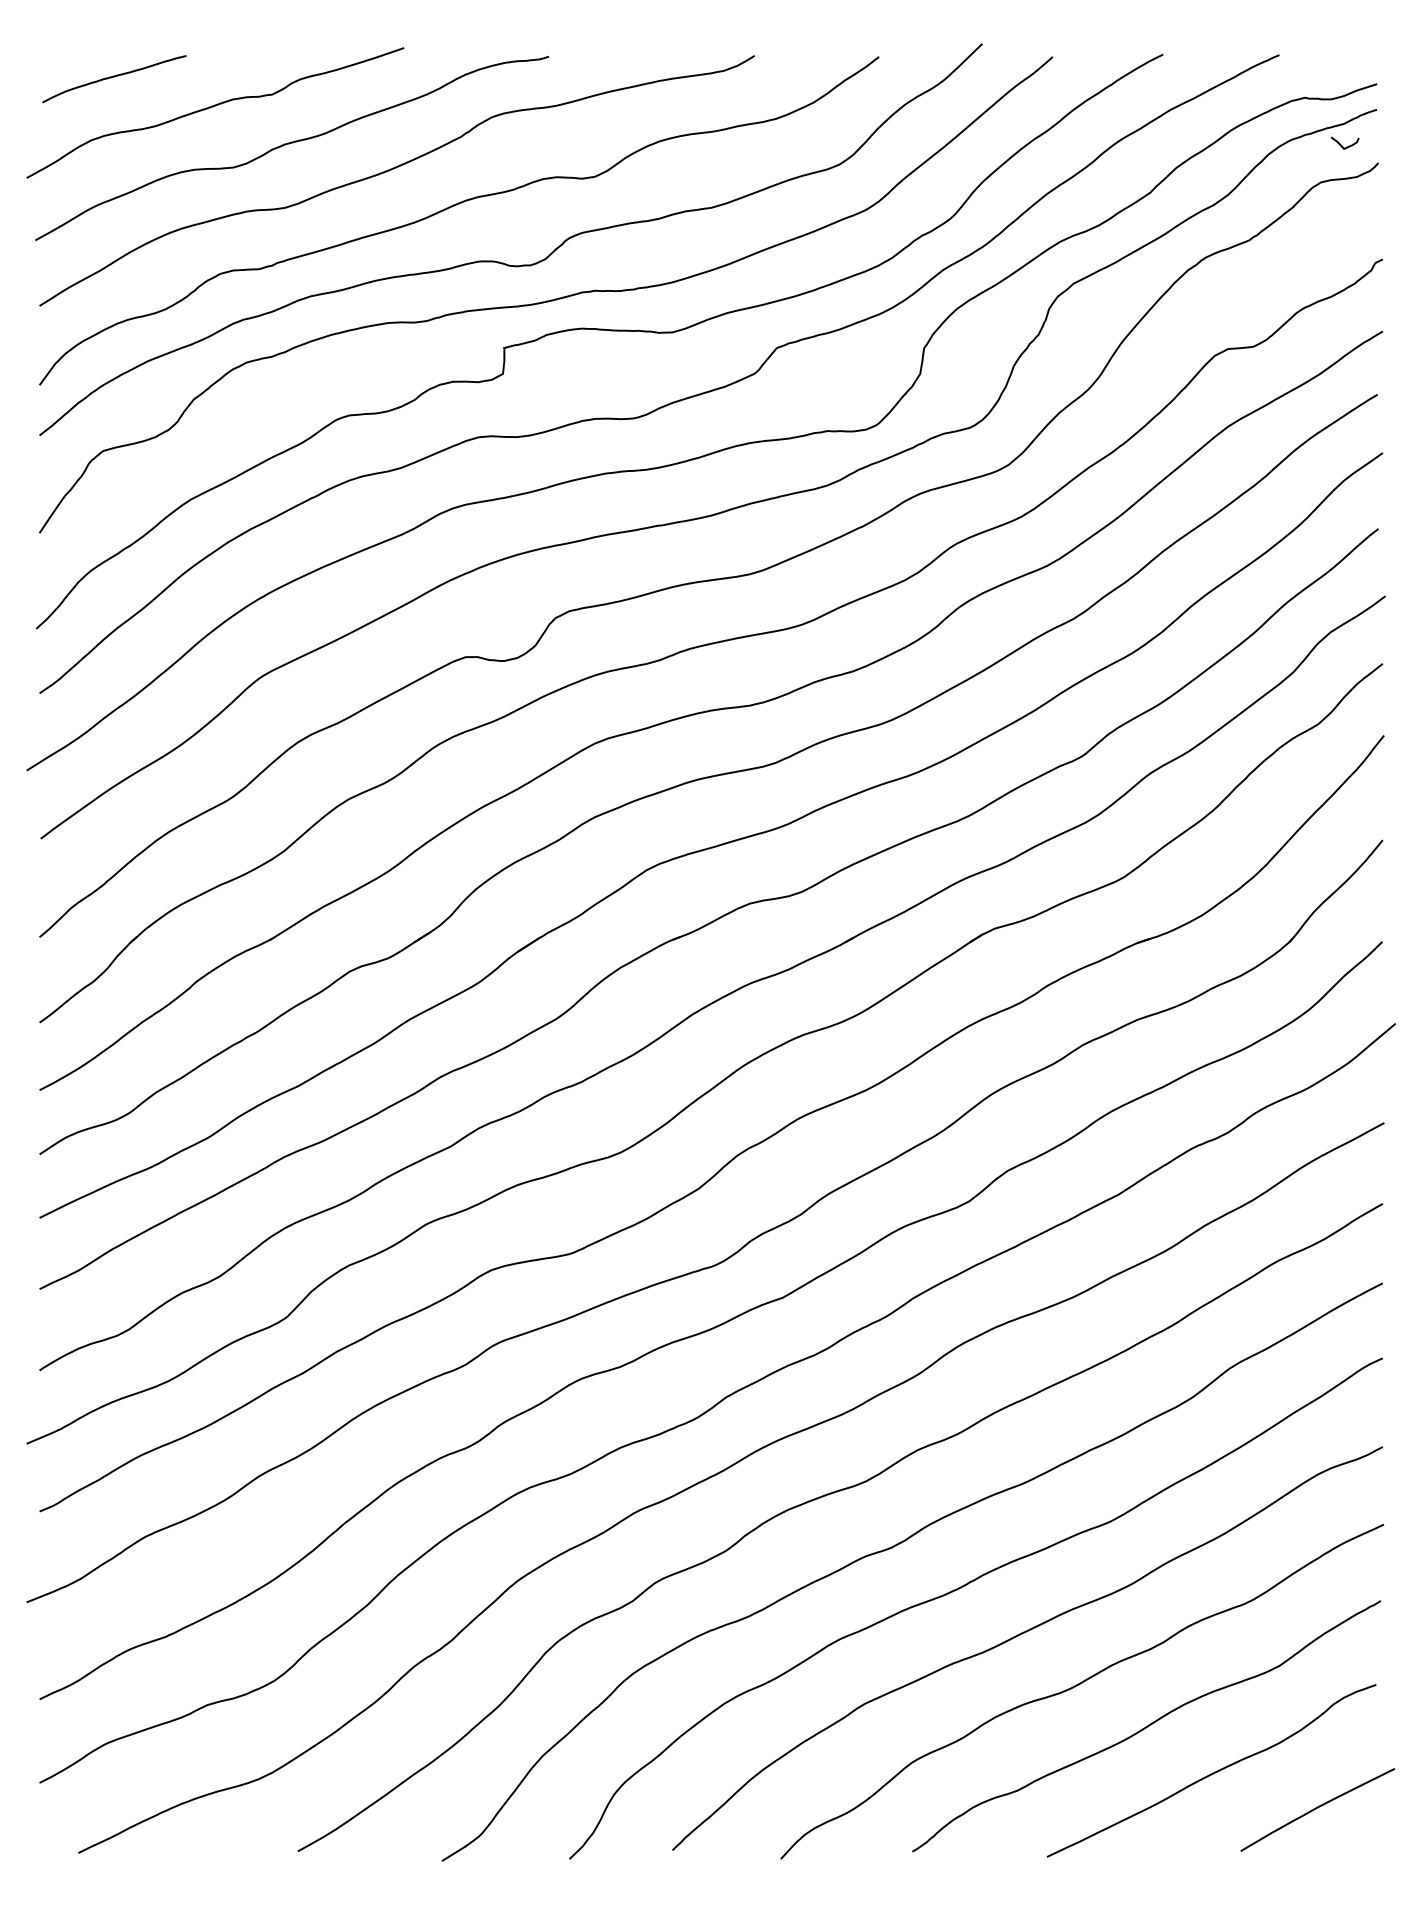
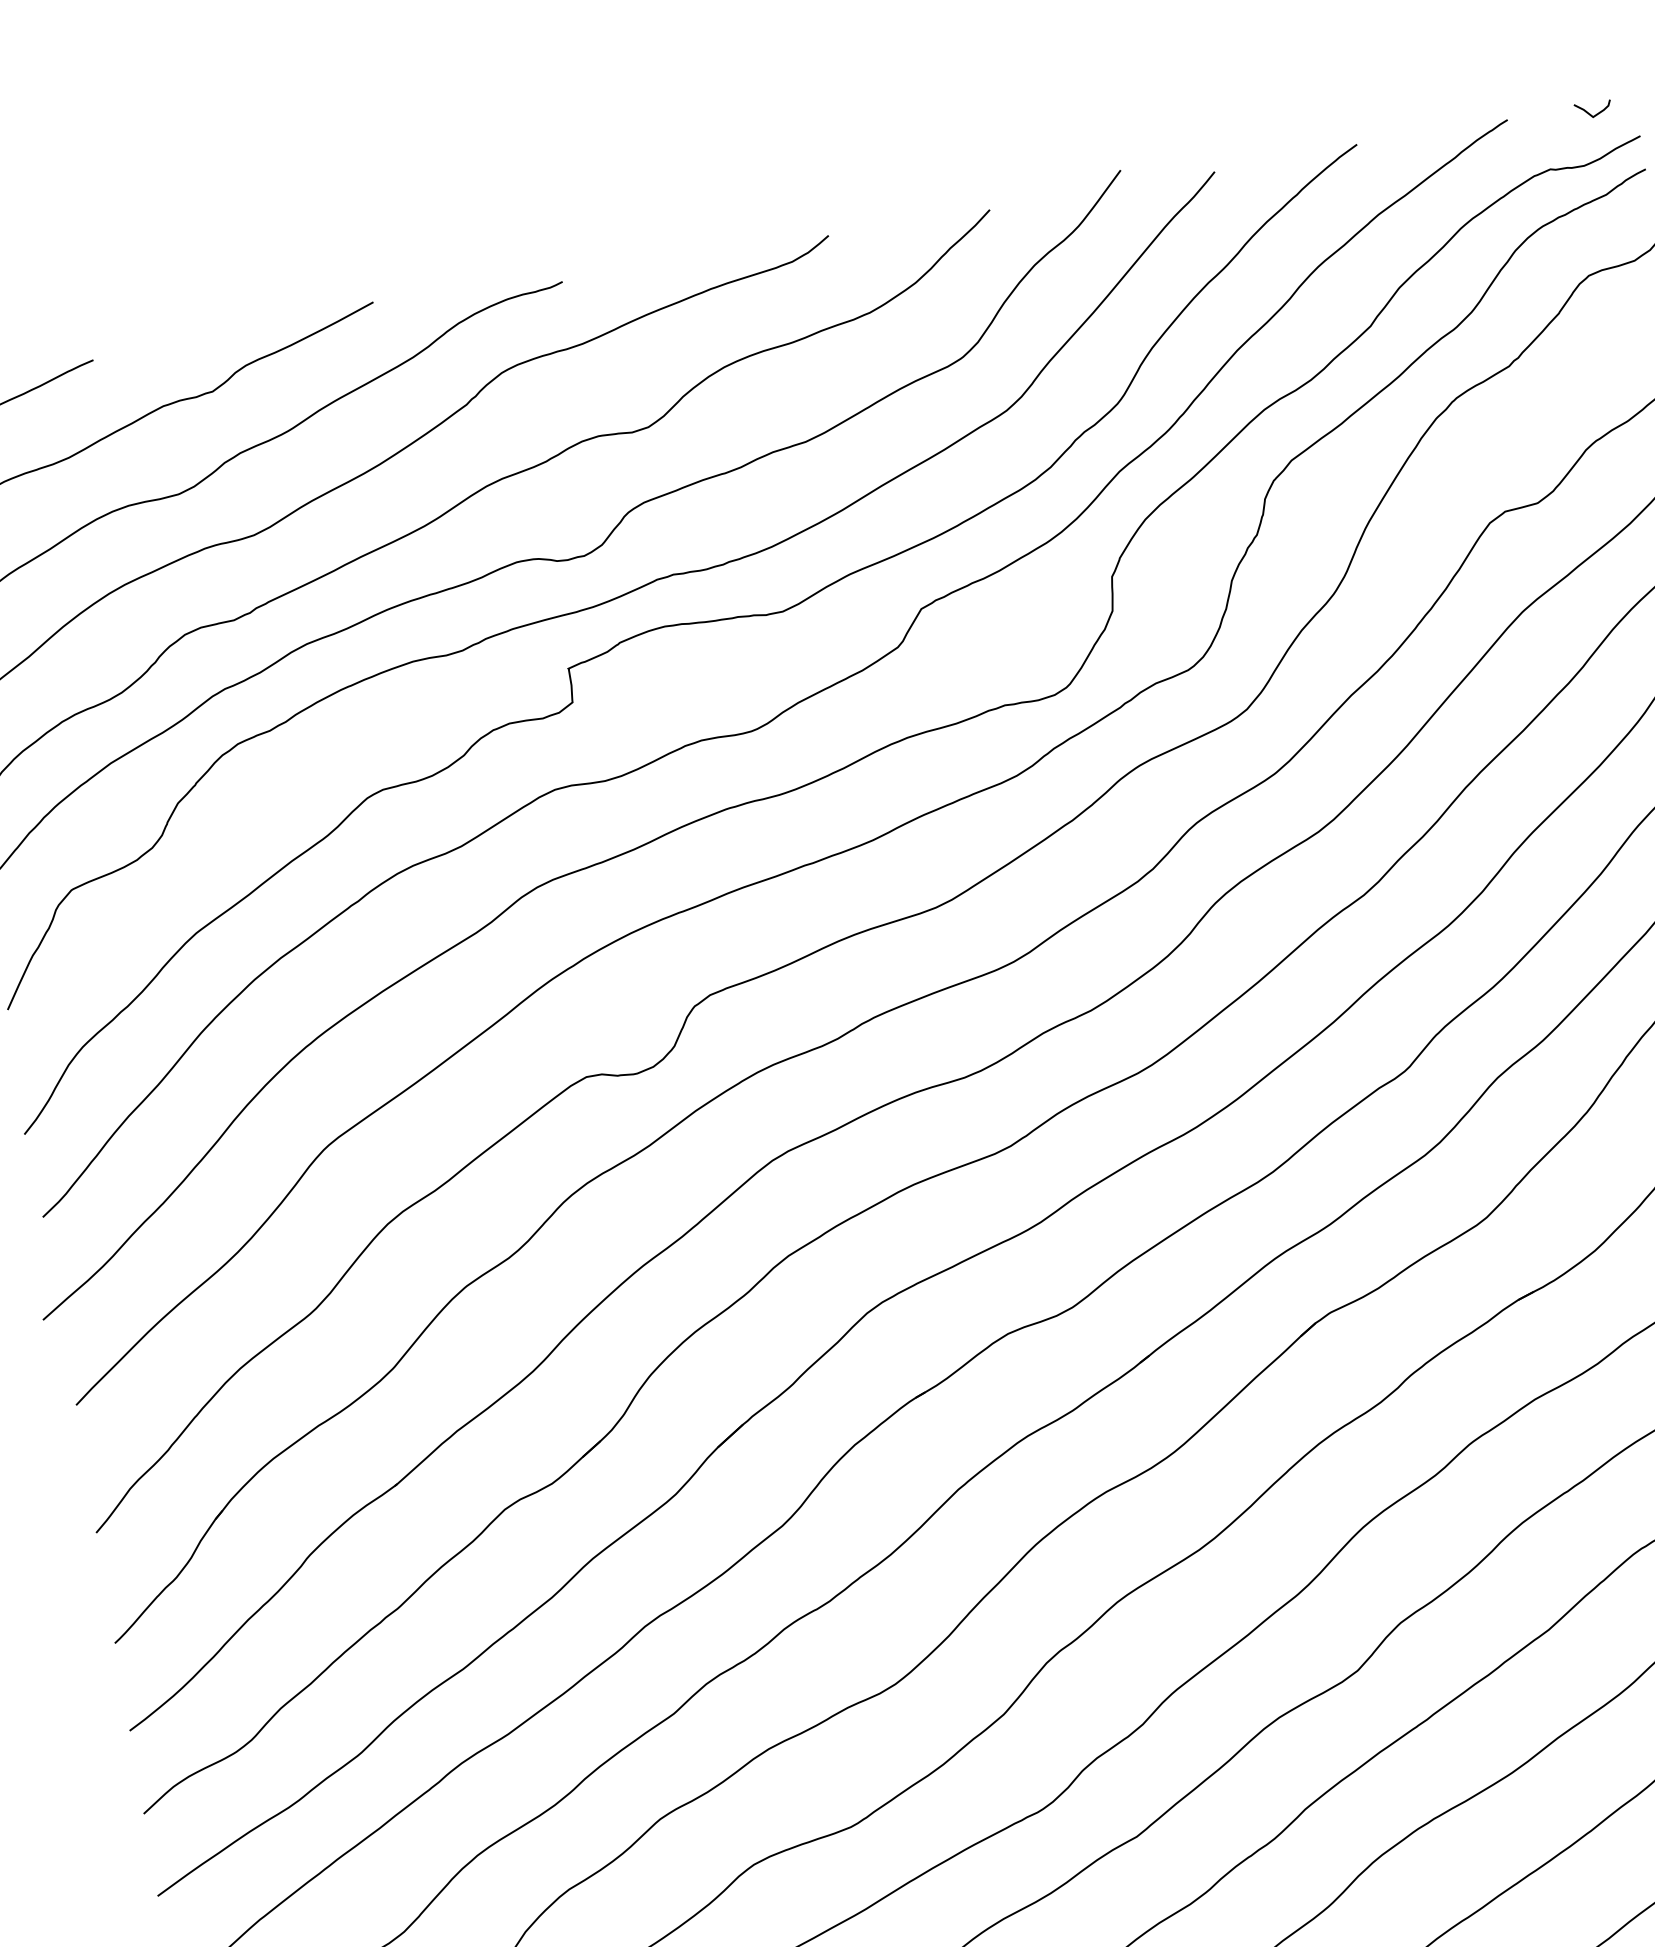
curve: (1346, 146) -> (1595, 113), moved

